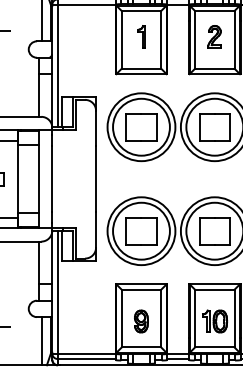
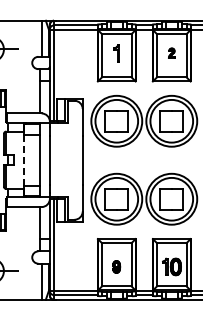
part: (214, 36) -> (171, 53), size x0.6
line: (18, 178) -> (24, 159), solid -> dashed
part: (141, 320) -> (116, 266), size x0.7

